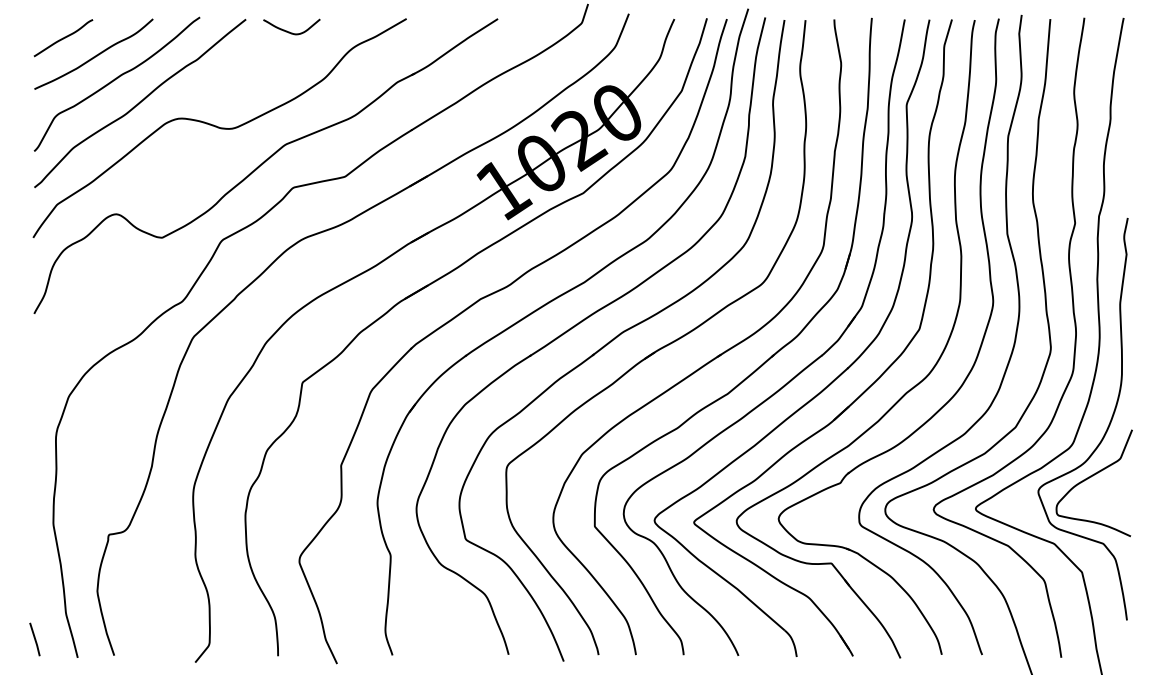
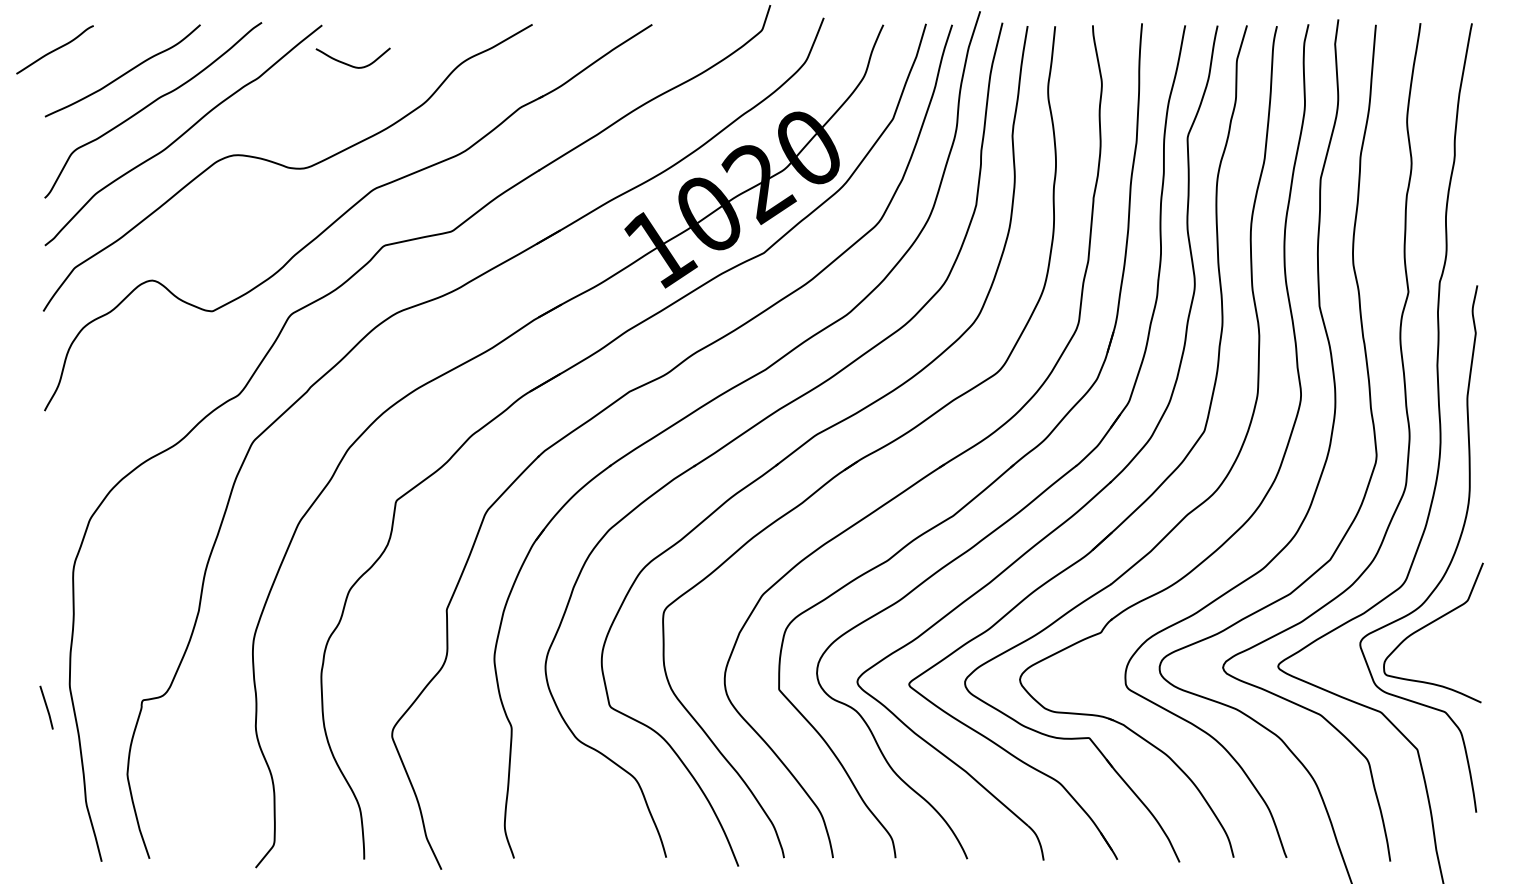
curve: (289, 31) -> (350, 64), moved
curve: (63, 37) -> (54, 49), moved
line: (34, 639) -> (46, 707), moved

